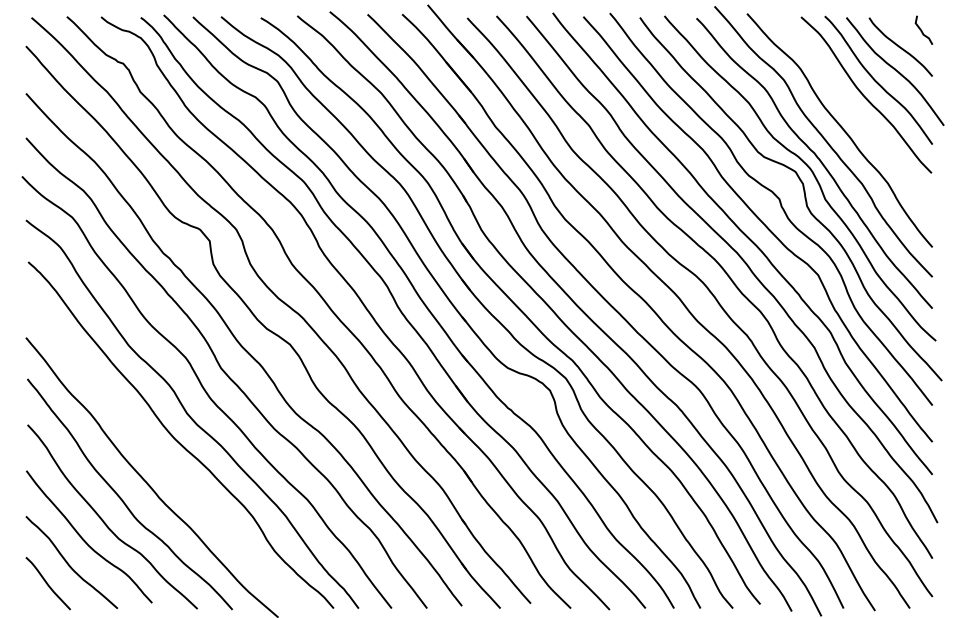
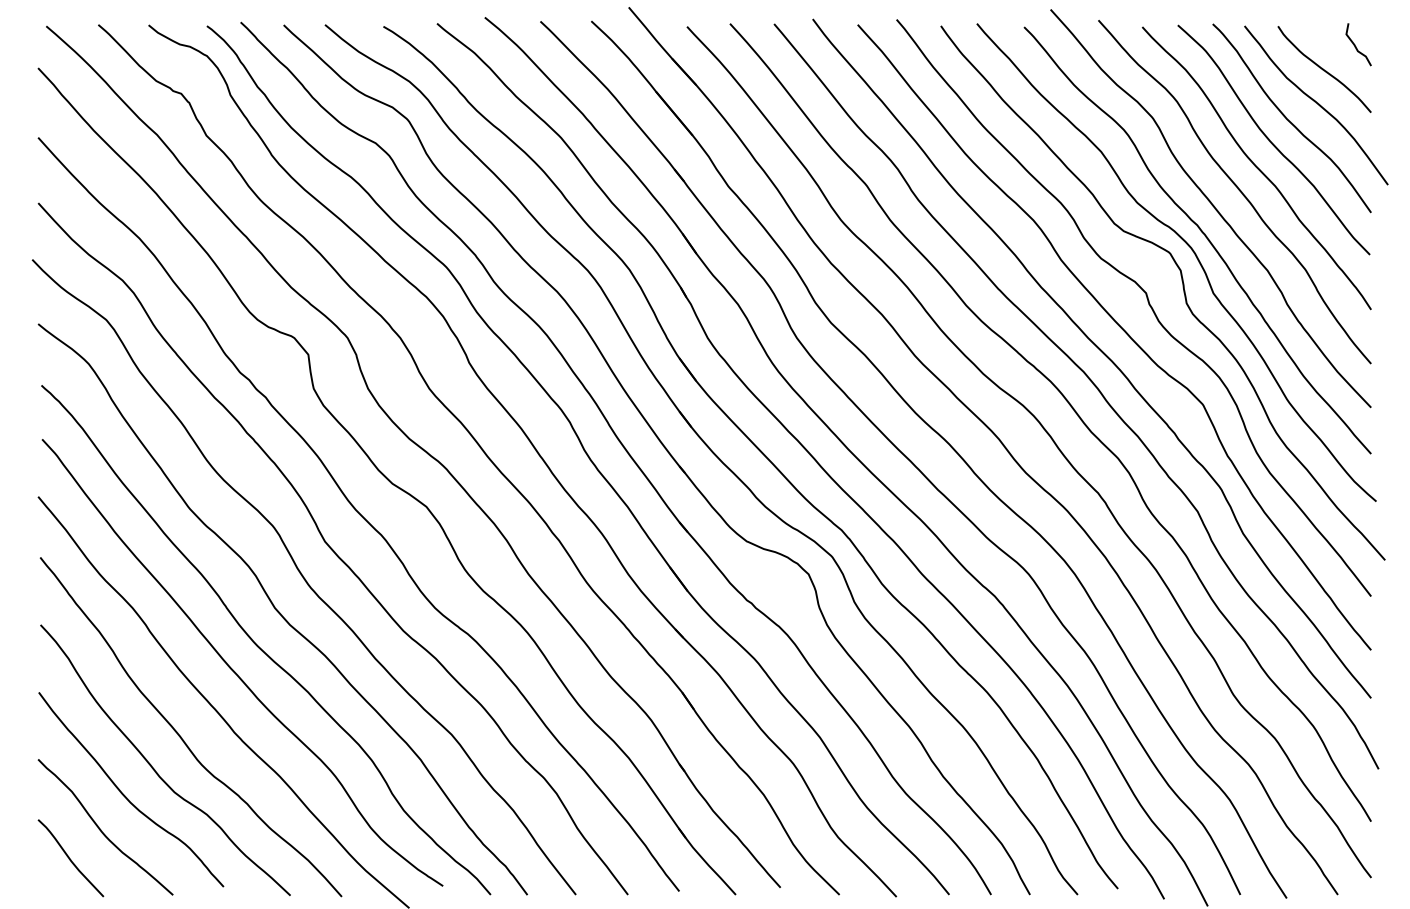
curve: (854, 113) -> (1256, 167), added
curve: (159, 455) -> (234, 669), added

